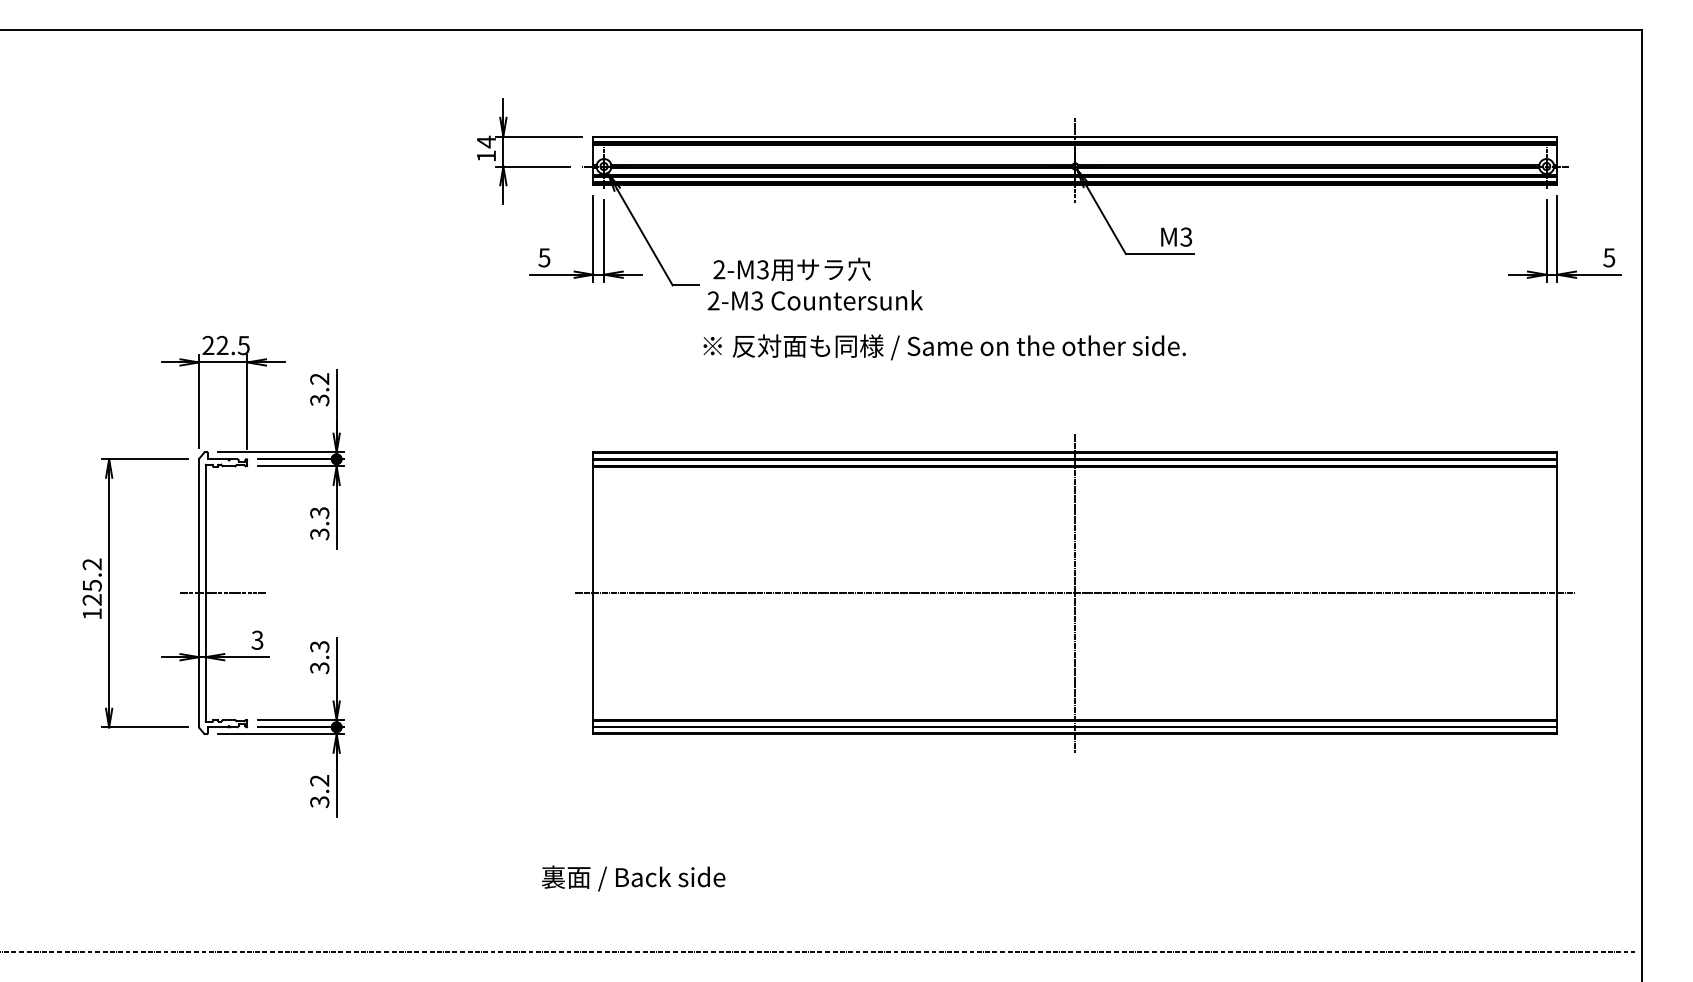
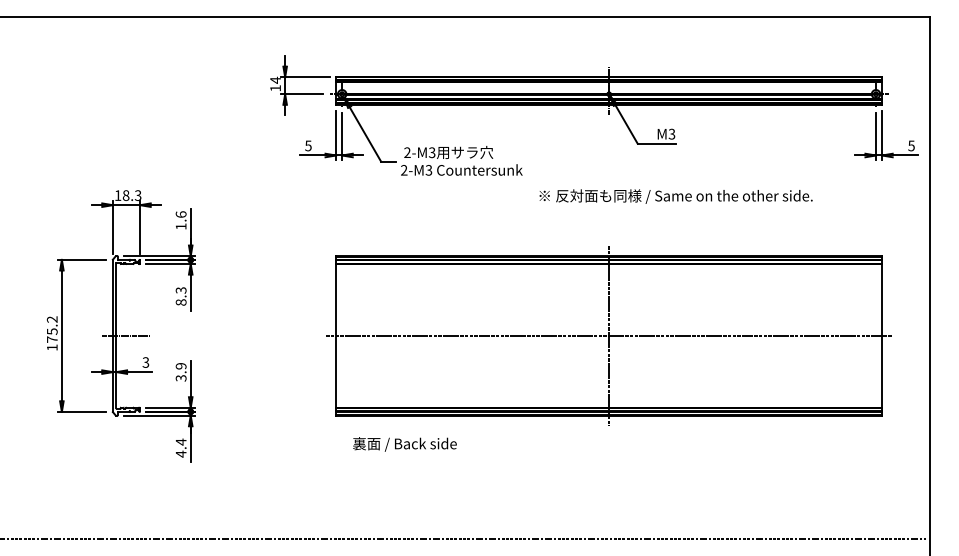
text: (225, 345) -> (127, 195), 22.5 -> 18.3
text: (943, 347) -> (675, 196), moved
text: (318, 389) -> (180, 220), 3.2 -> 1.6
text: (318, 534) -> (180, 302), 3.3 -> 8.3
text: (90, 599) -> (51, 339), 125.2 -> 175.2
text: (320, 647) -> (181, 366), 3.3 -> 3.9
text: (318, 790) -> (180, 447), 3.2 -> 4.4
text: (632, 878) -> (404, 444), moved

